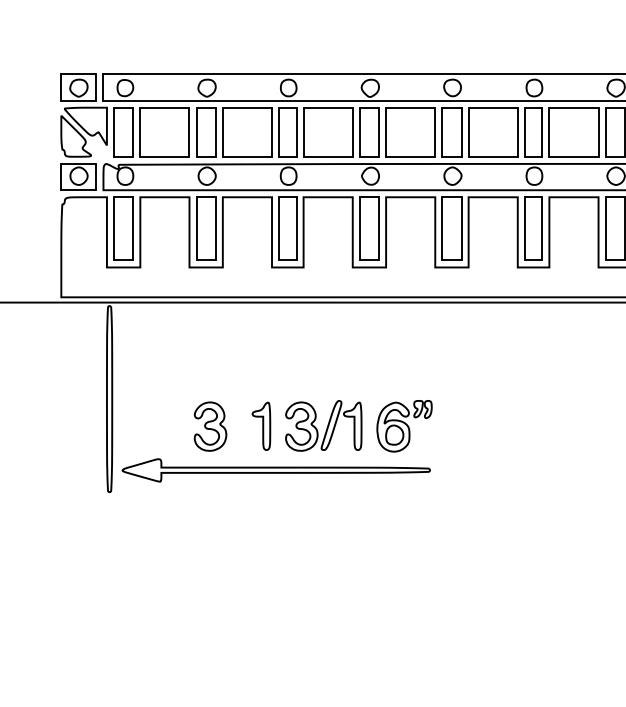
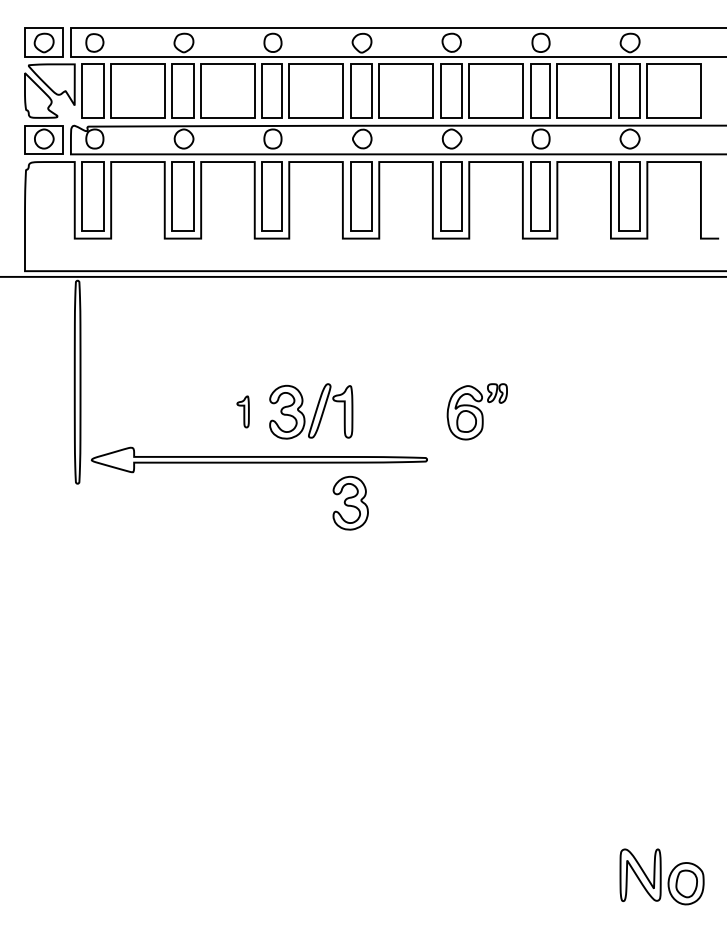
part: (210, 425) -> (350, 502), moved
part: (260, 425) -> (242, 411), size x0.6
part: (403, 425) -> (476, 411), moved

